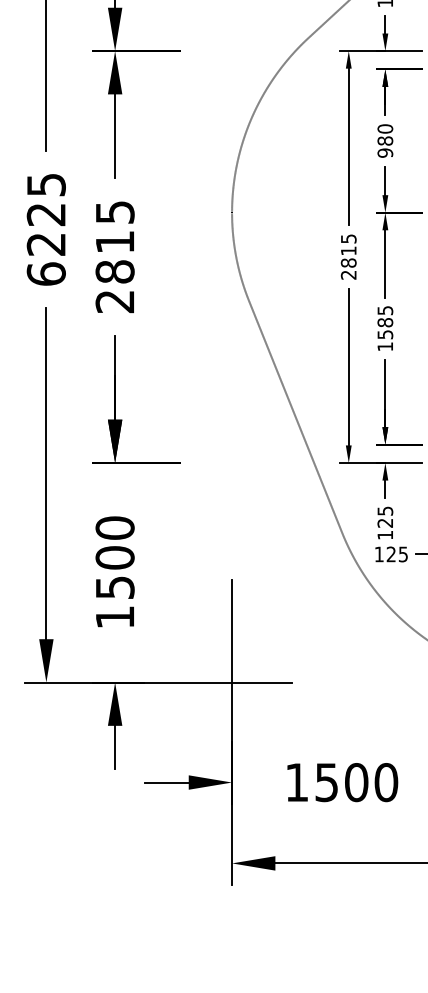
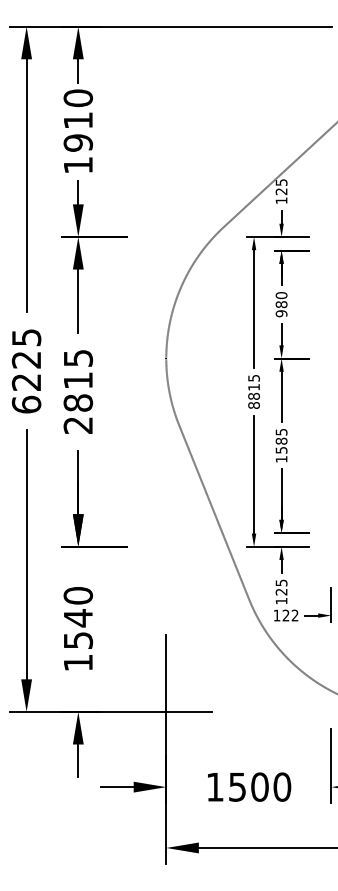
text: (348, 275) -> (253, 405), 2815 -> 8815
text: (402, 554) -> (294, 615), 125 -> 122
text: (115, 558) -> (78, 618), 1500 -> 1540

